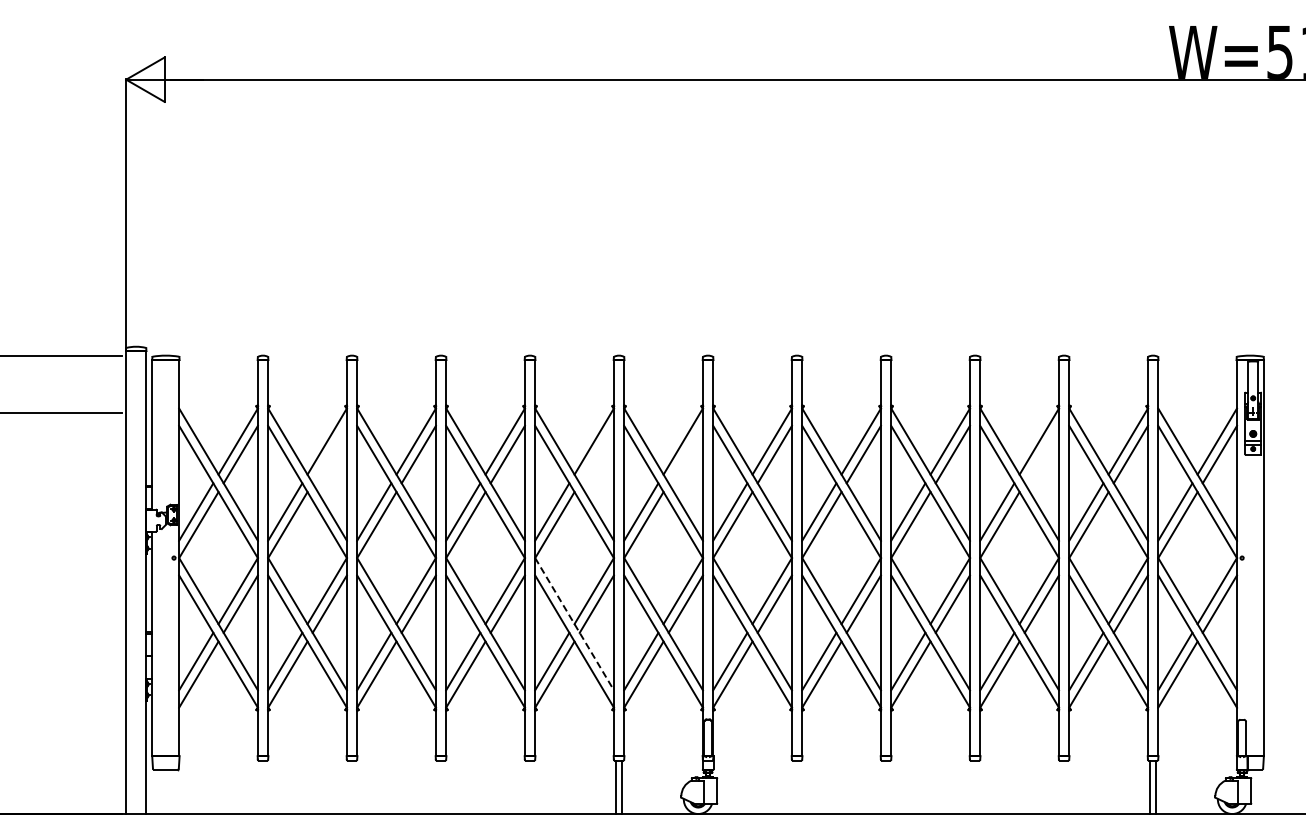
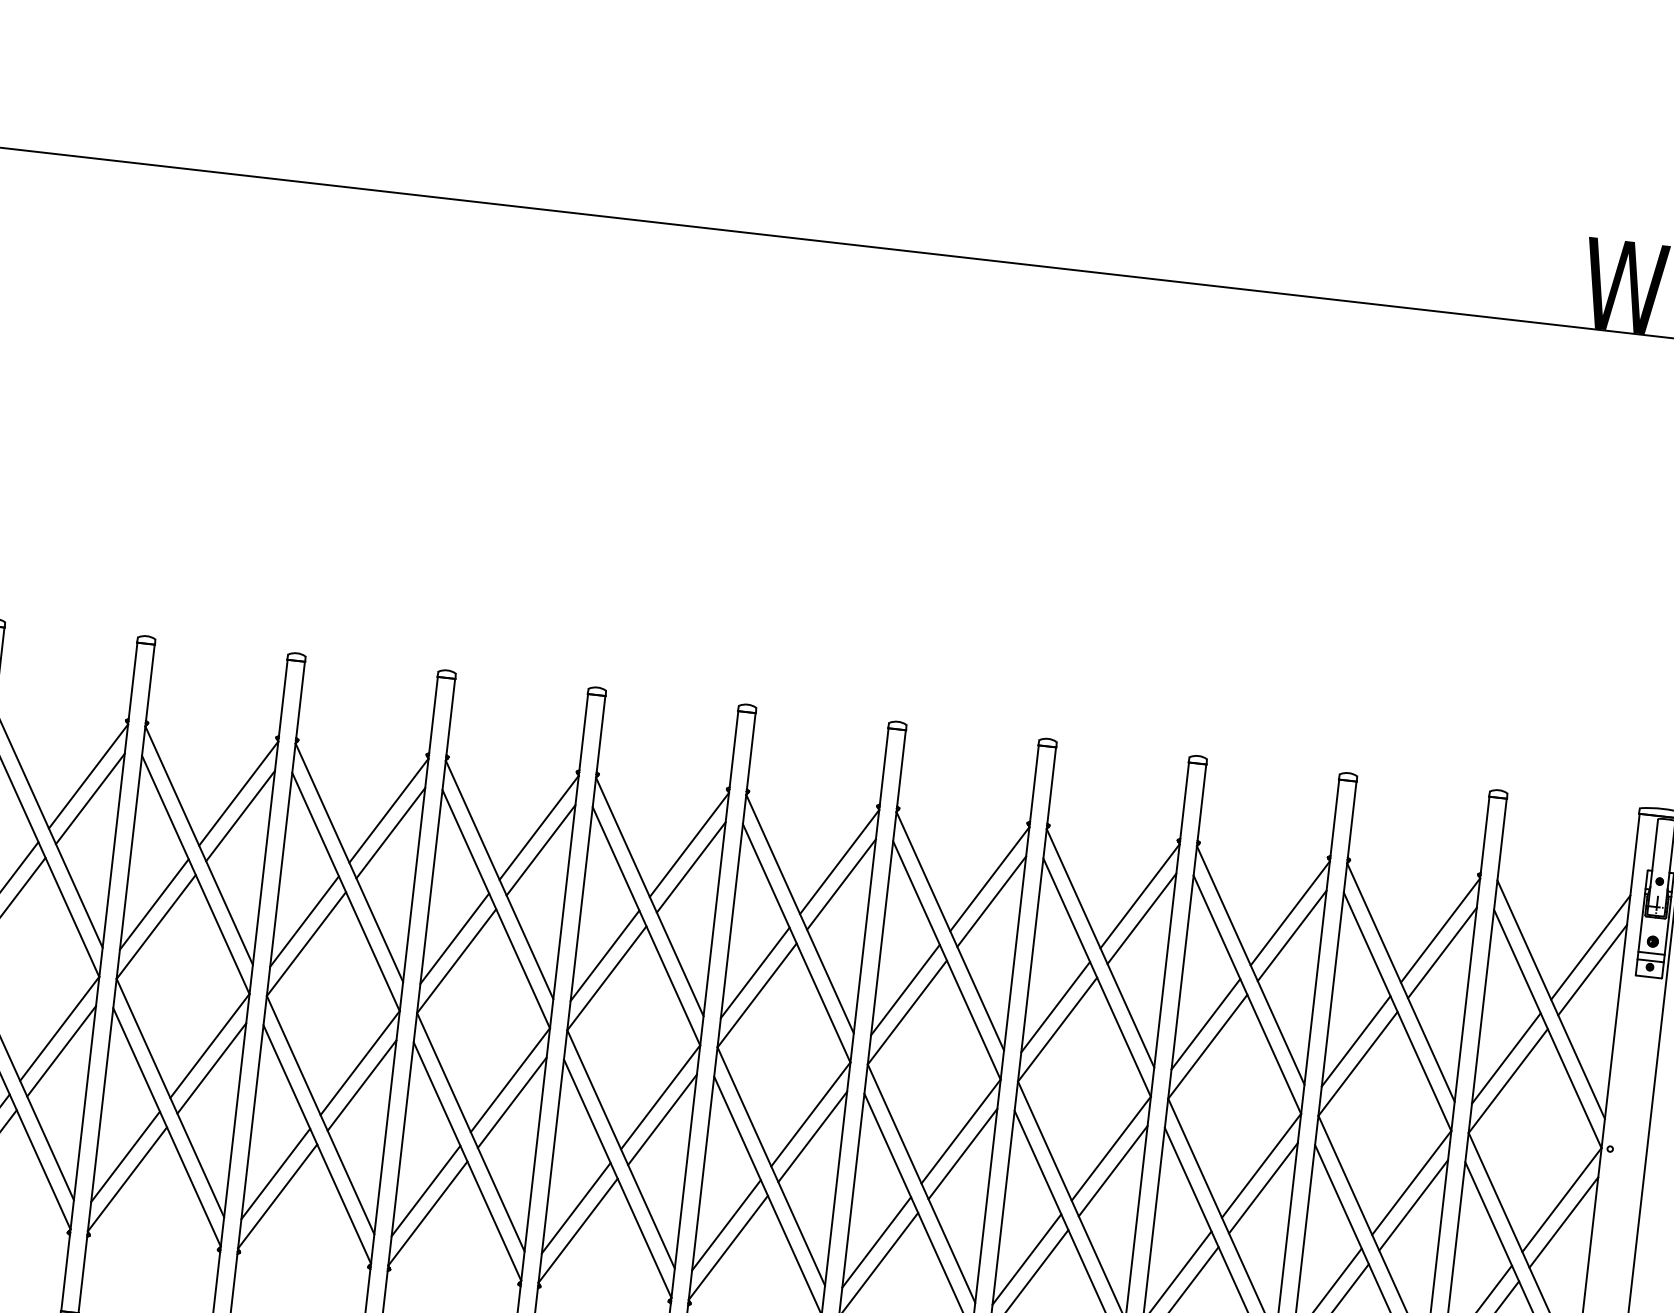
line: (329, 454) -> (89, 798), added
line: (596, 454) -> (540, 850), added
line: (685, 454) -> (690, 867), added
line: (1041, 454) -> (1291, 935), added
line: (574, 624) -> (470, 1132), dashed -> solid

